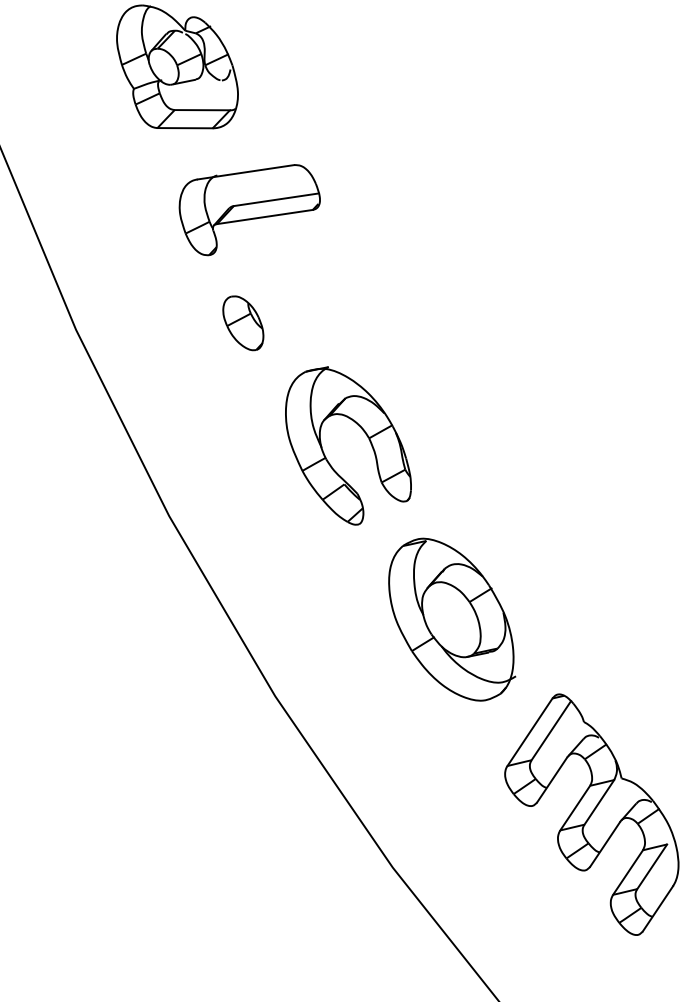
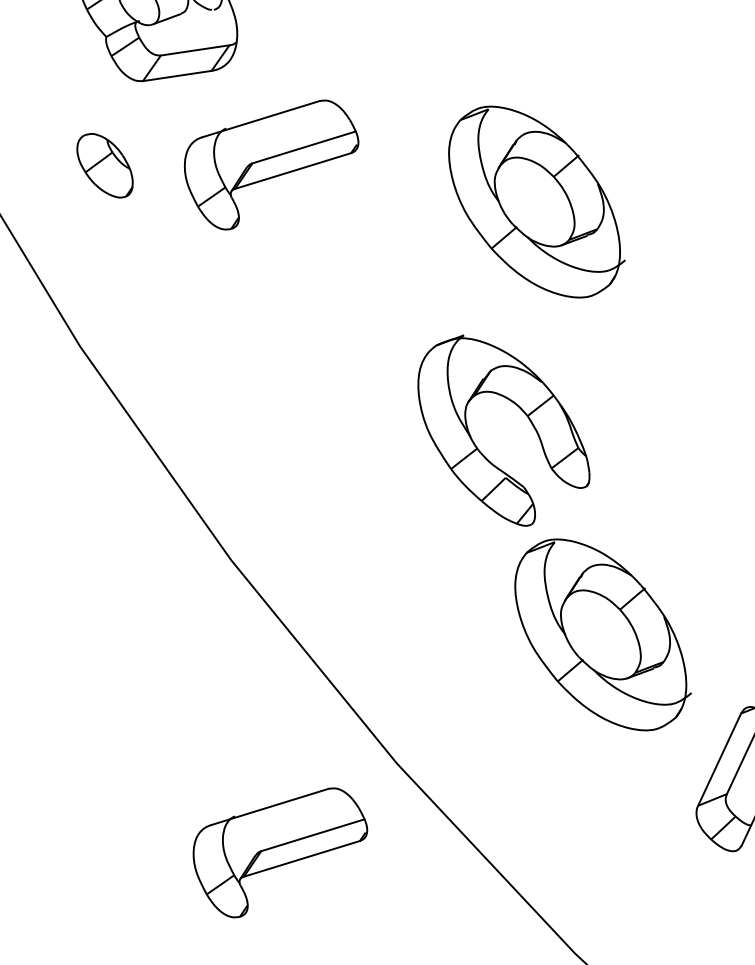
part: (452, 270) -> (535, 201), added
part: (243, 323) -> (105, 166), moved
part: (366, 436) -> (523, 414), moved
part: (173, 753) -> (281, 853), added

